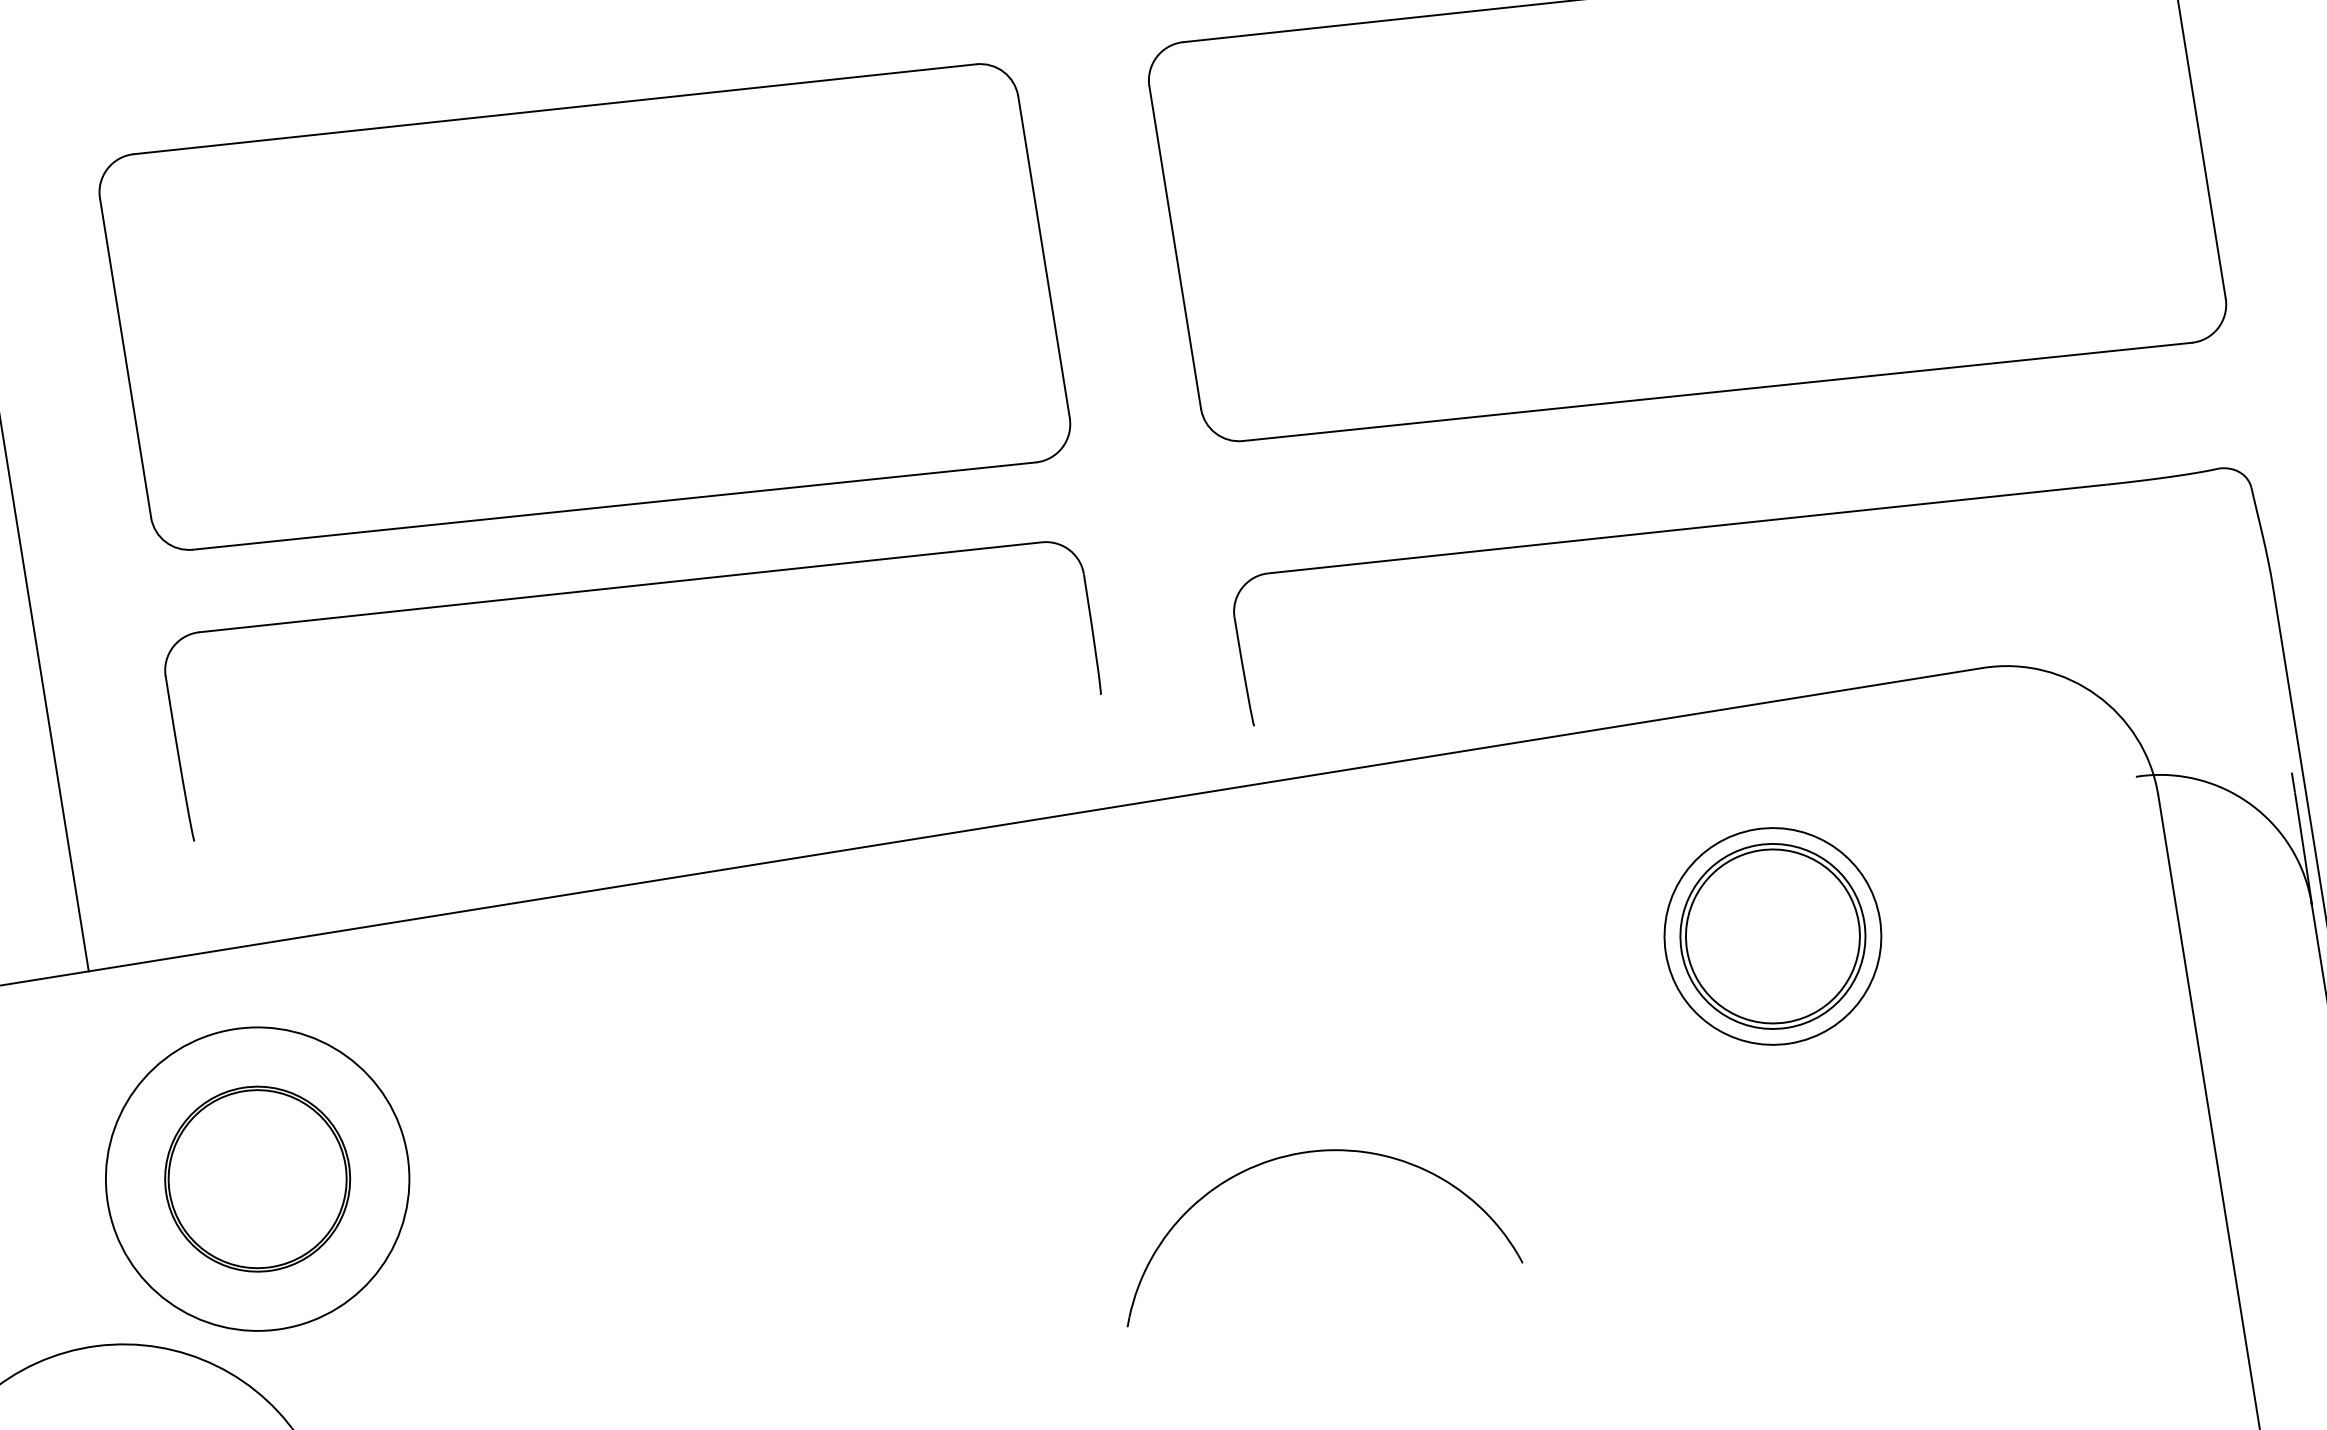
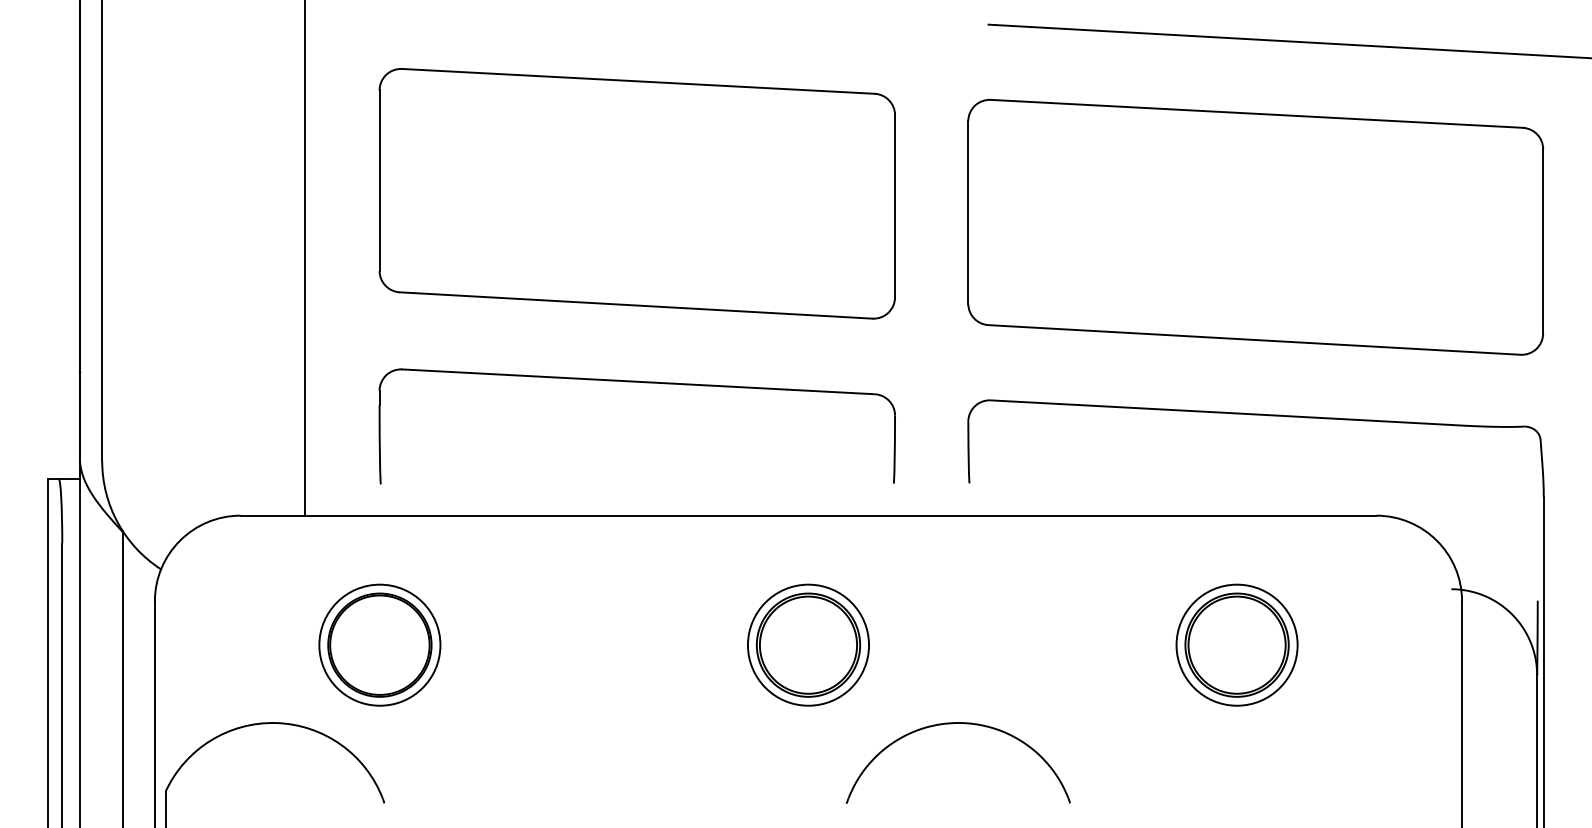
part: (633, 588) -> (645, 383), moved
part: (1015, 1056) -> (808, 644), added
circle: (256, 1178) -> (379, 644), size x0.71

